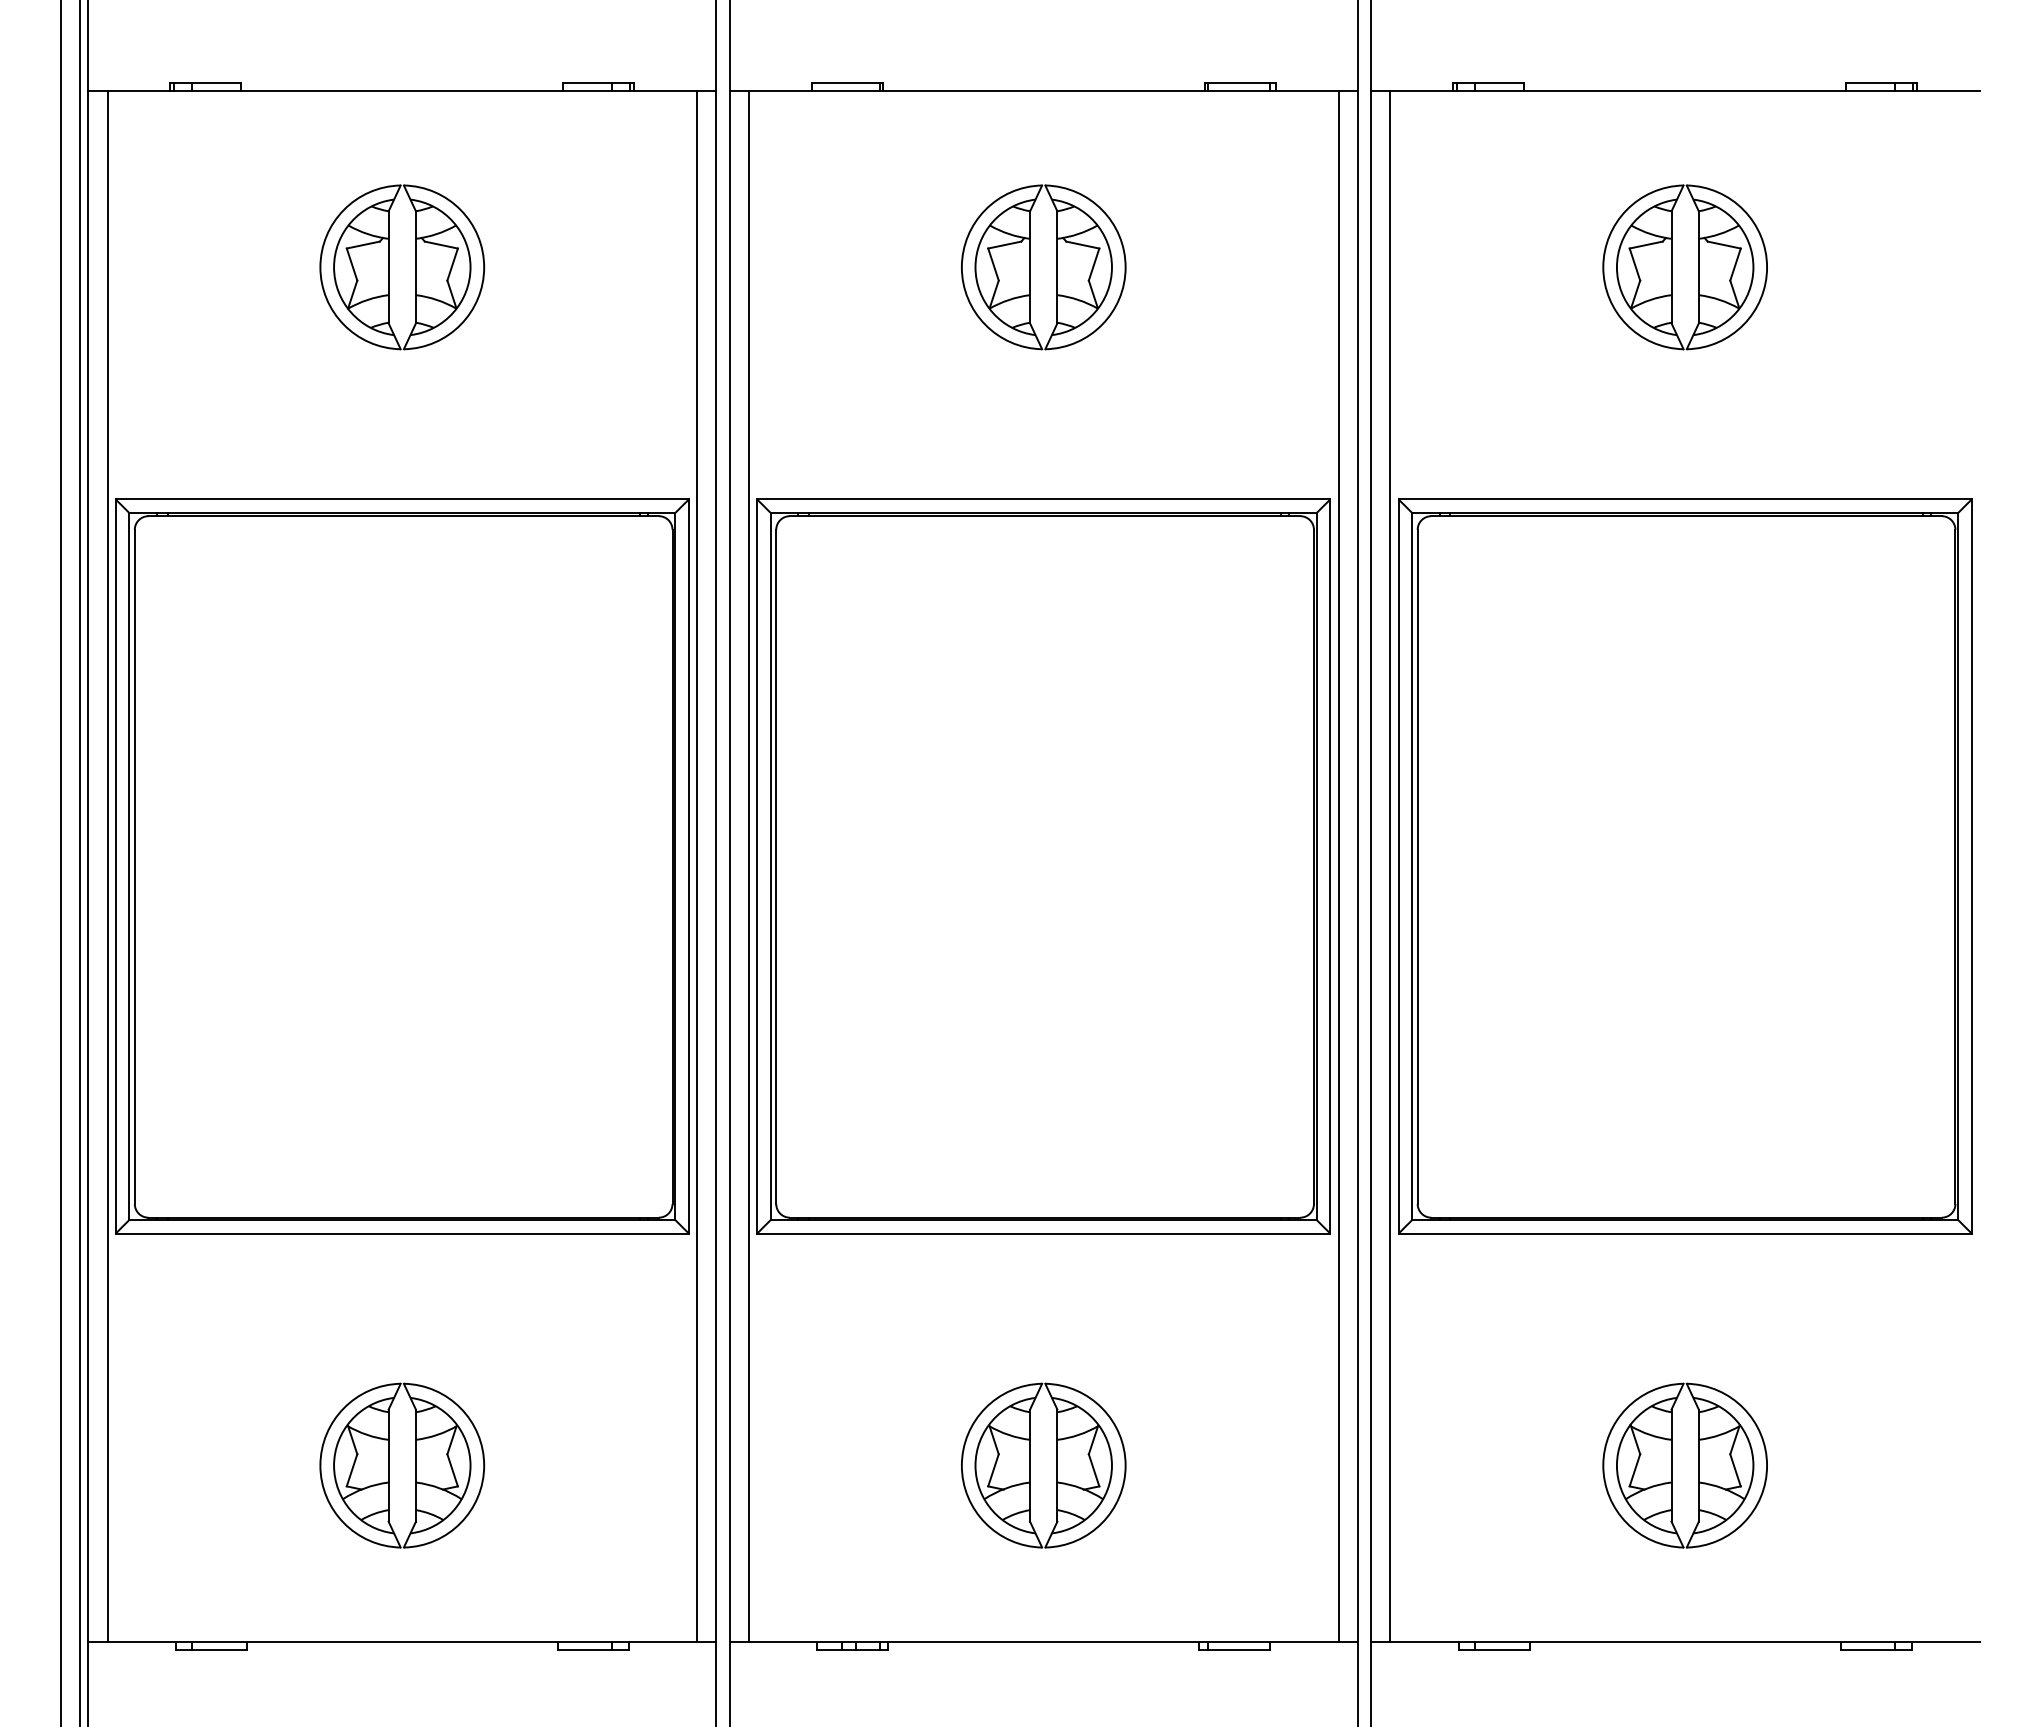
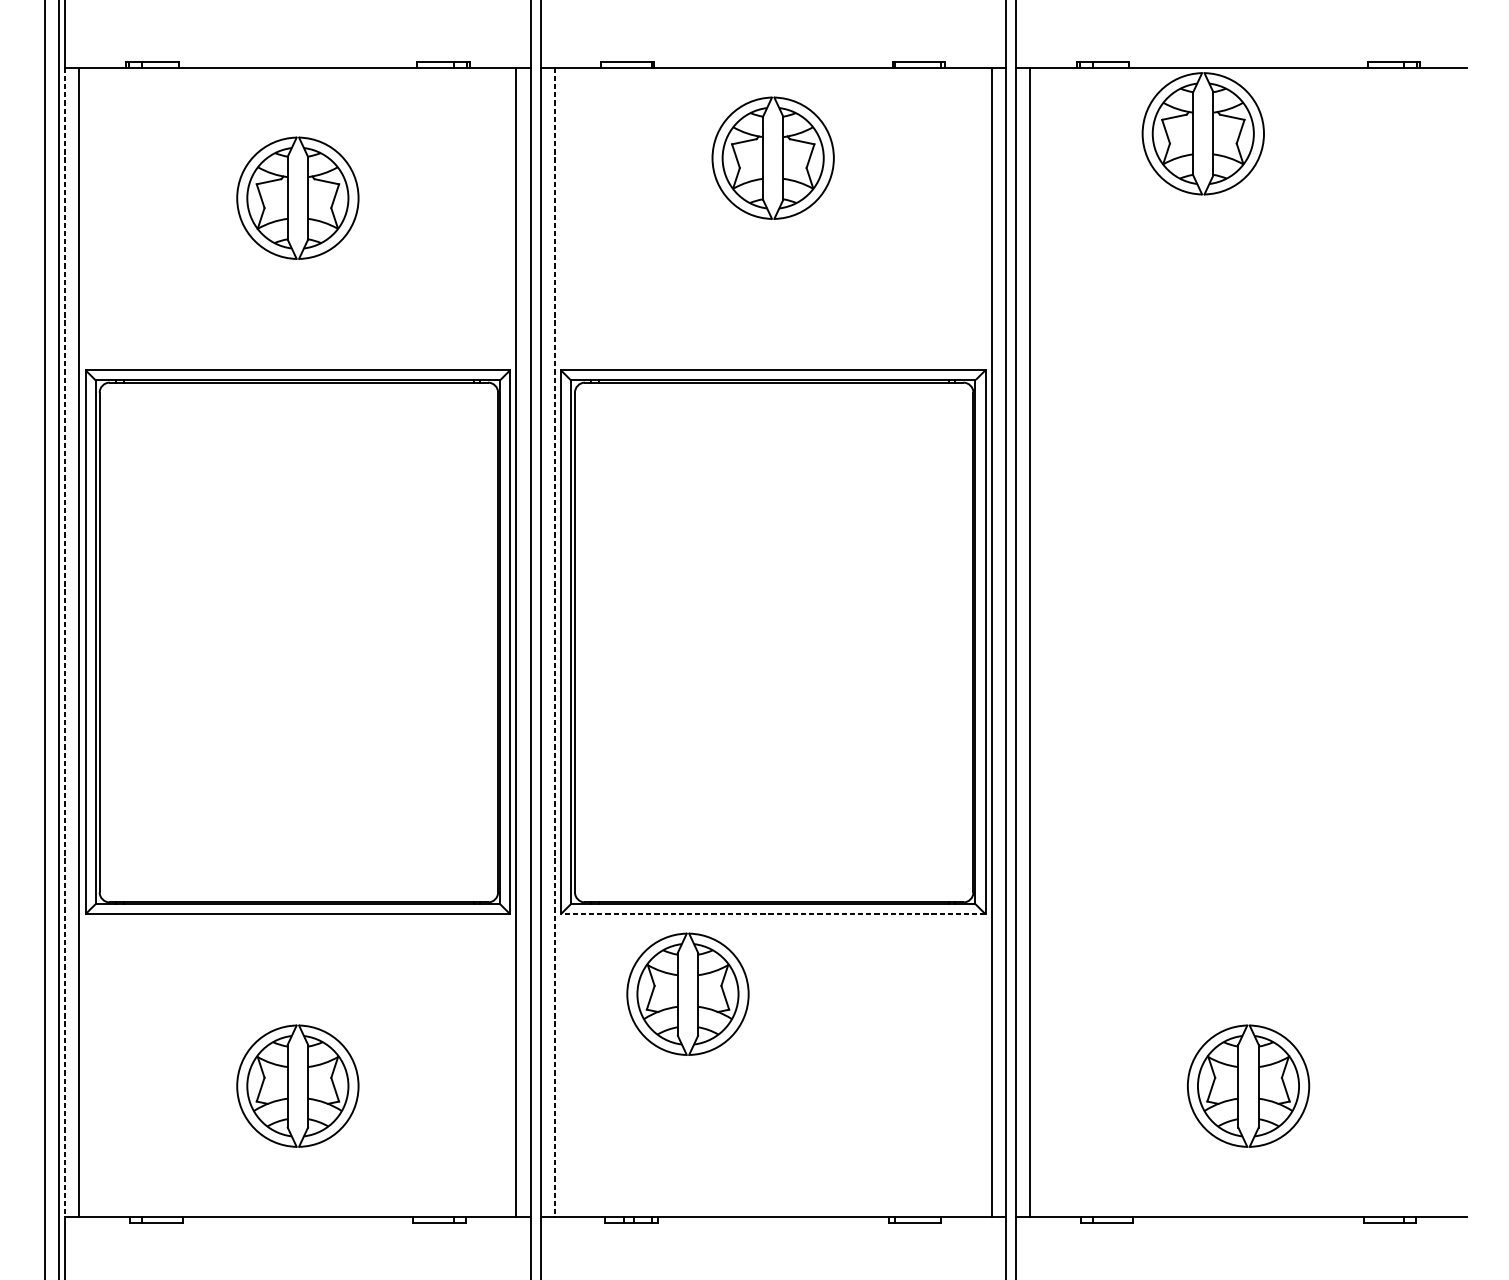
part: (1043, 267) -> (773, 158), moved
part: (1684, 267) -> (1202, 133), moved
part: (1685, 866) -> (1248, 642), removed
line: (88, 867) -> (65, 642), solid -> dashed
line: (748, 867) -> (554, 642), solid -> dashed
line: (1043, 1233) -> (773, 914), solid -> dashed
part: (1043, 1465) -> (687, 994), moved

